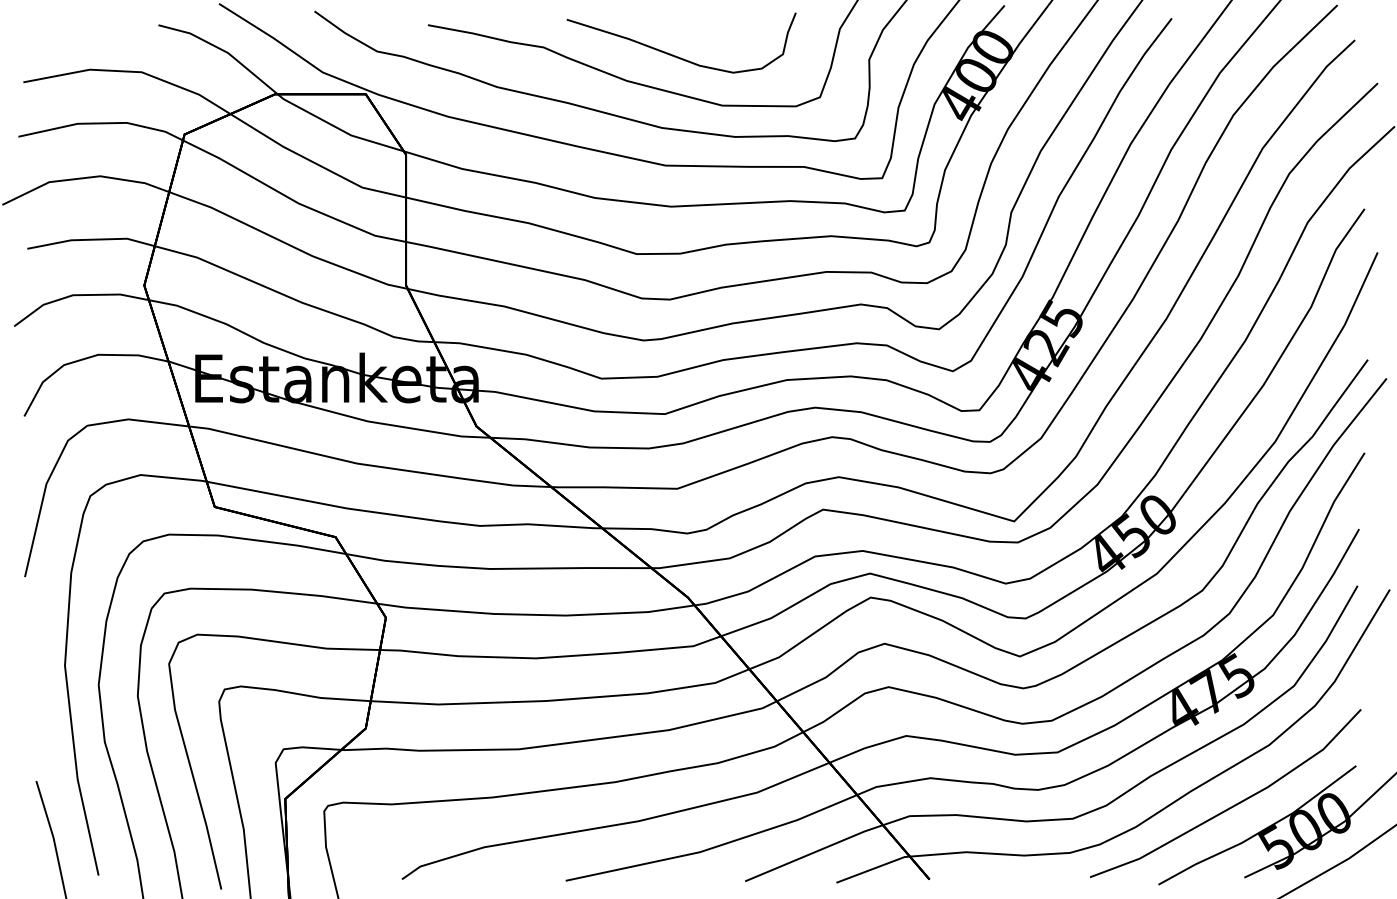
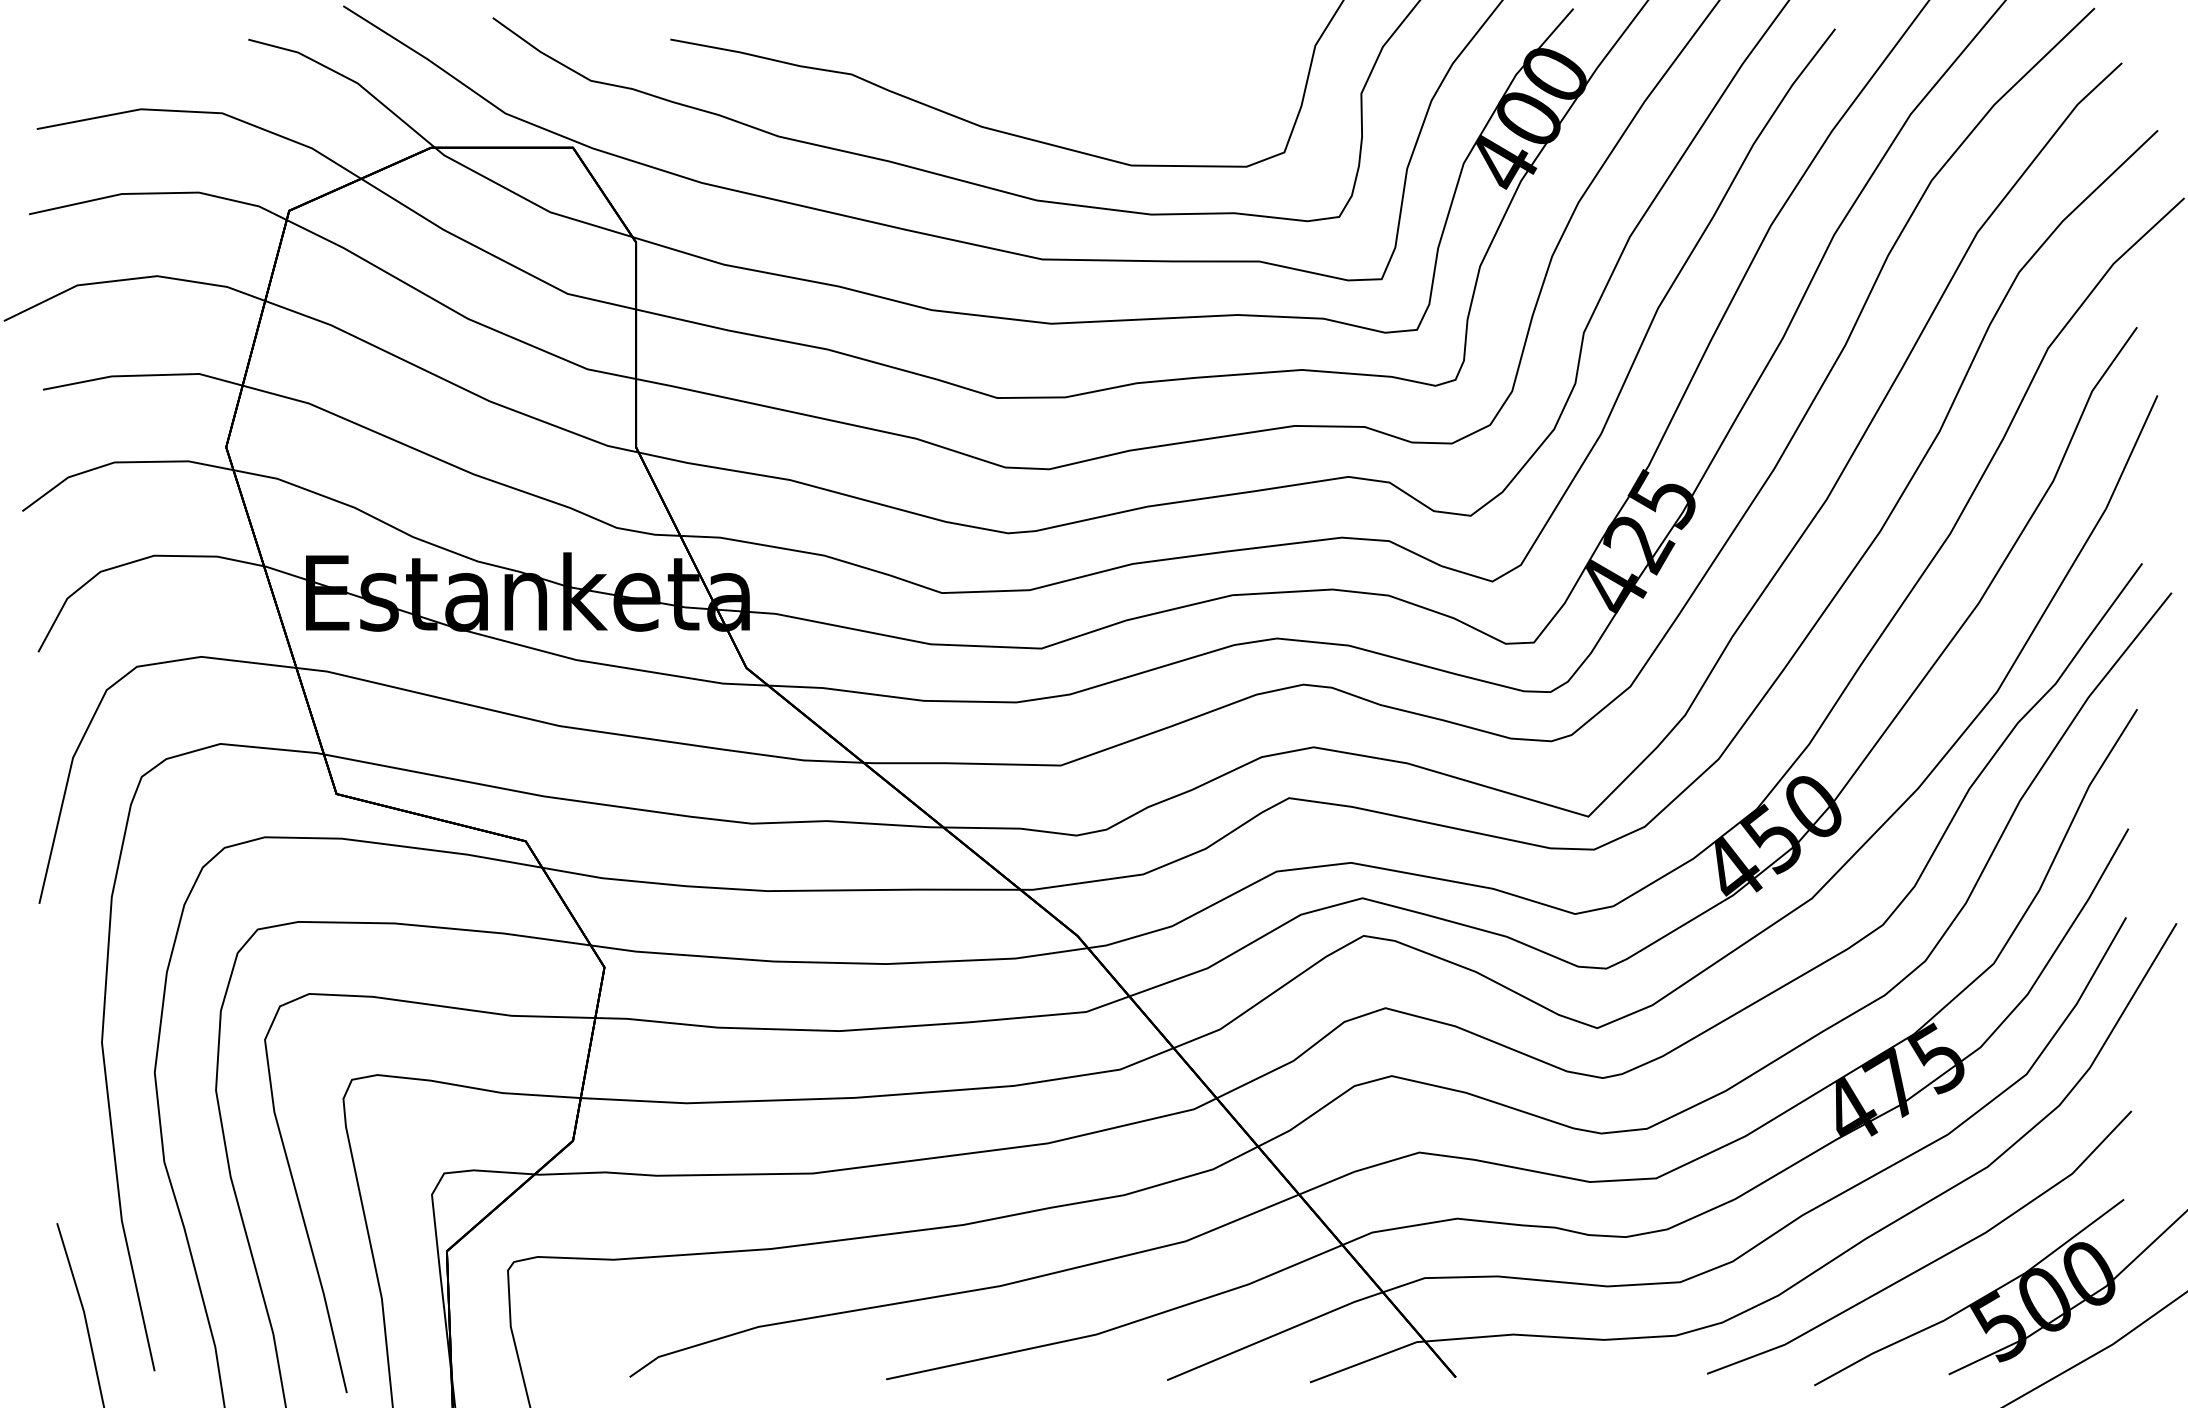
curve: (675, 55) -> (1057, 87), removed

